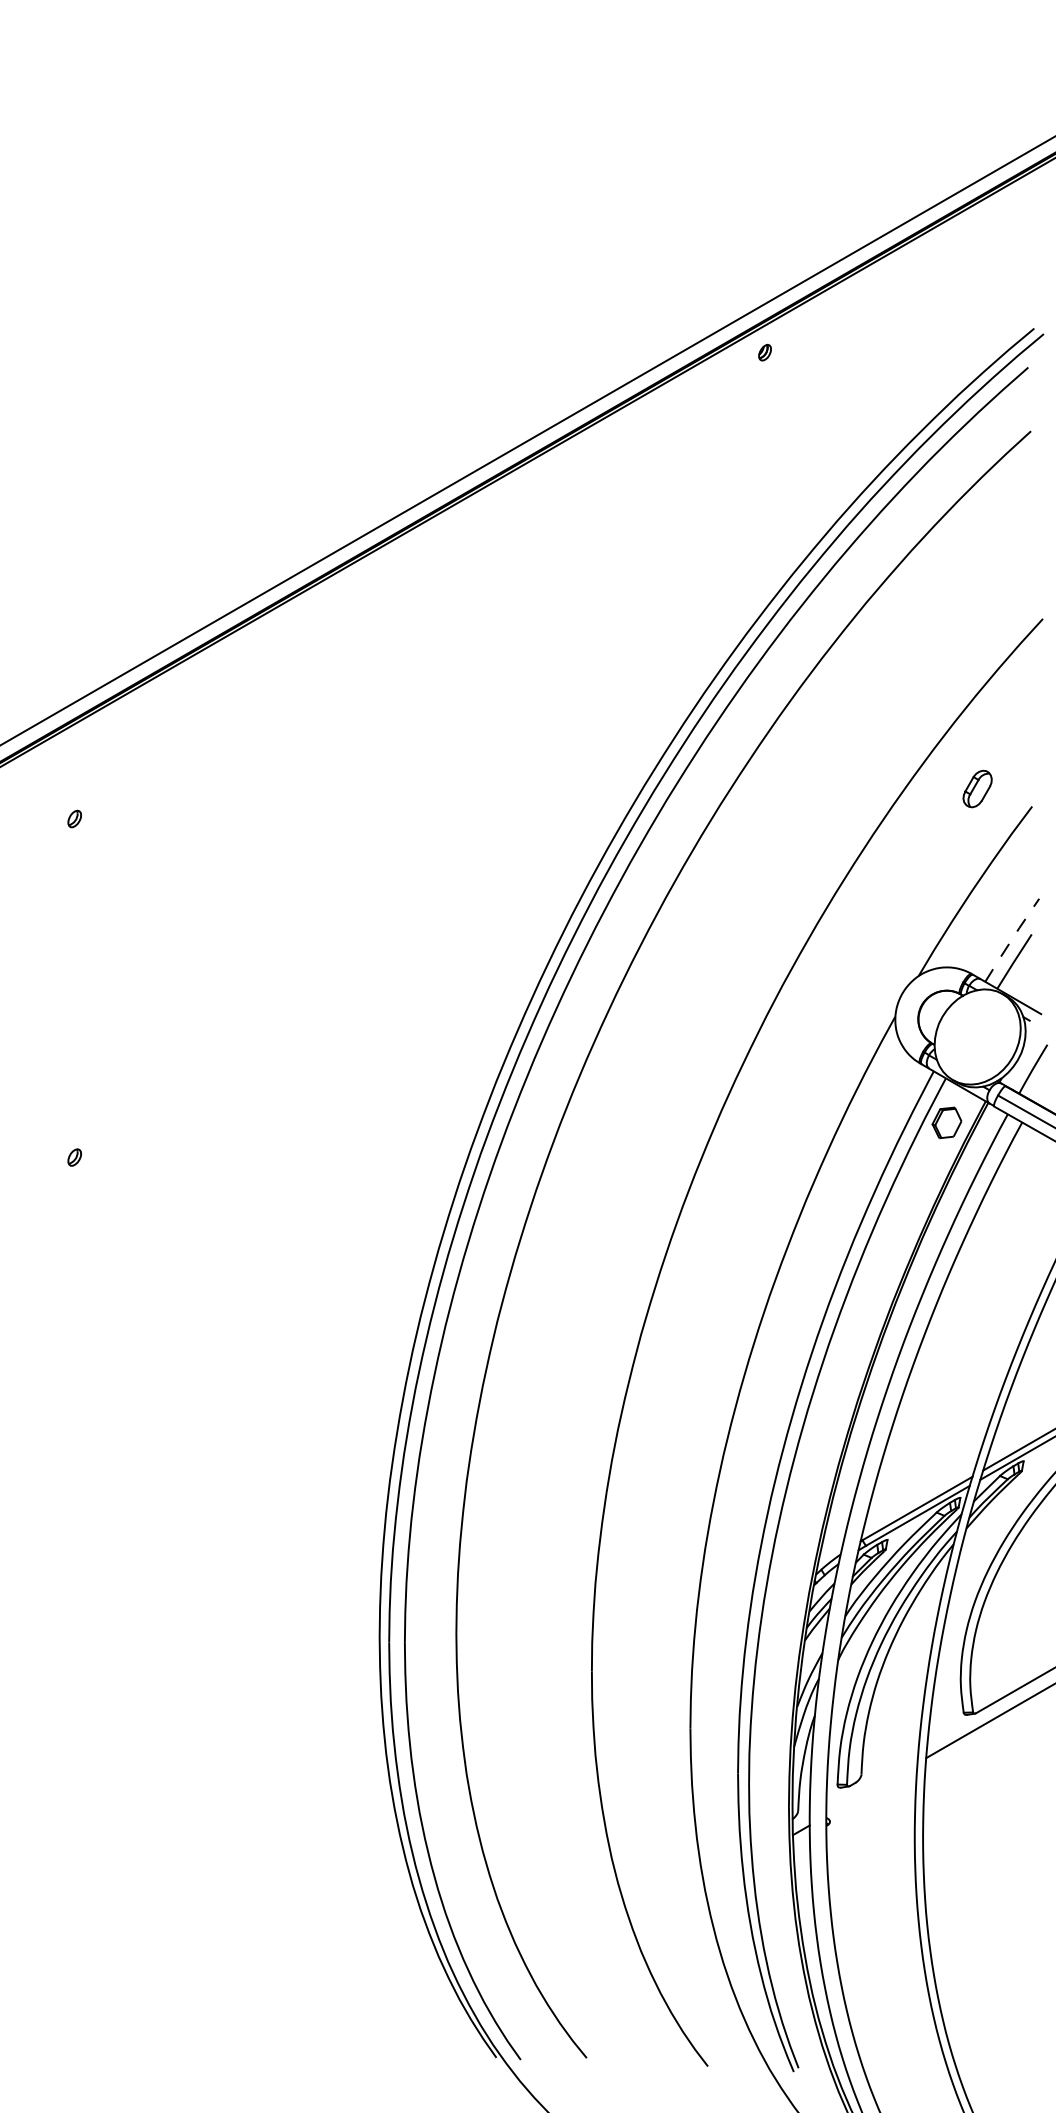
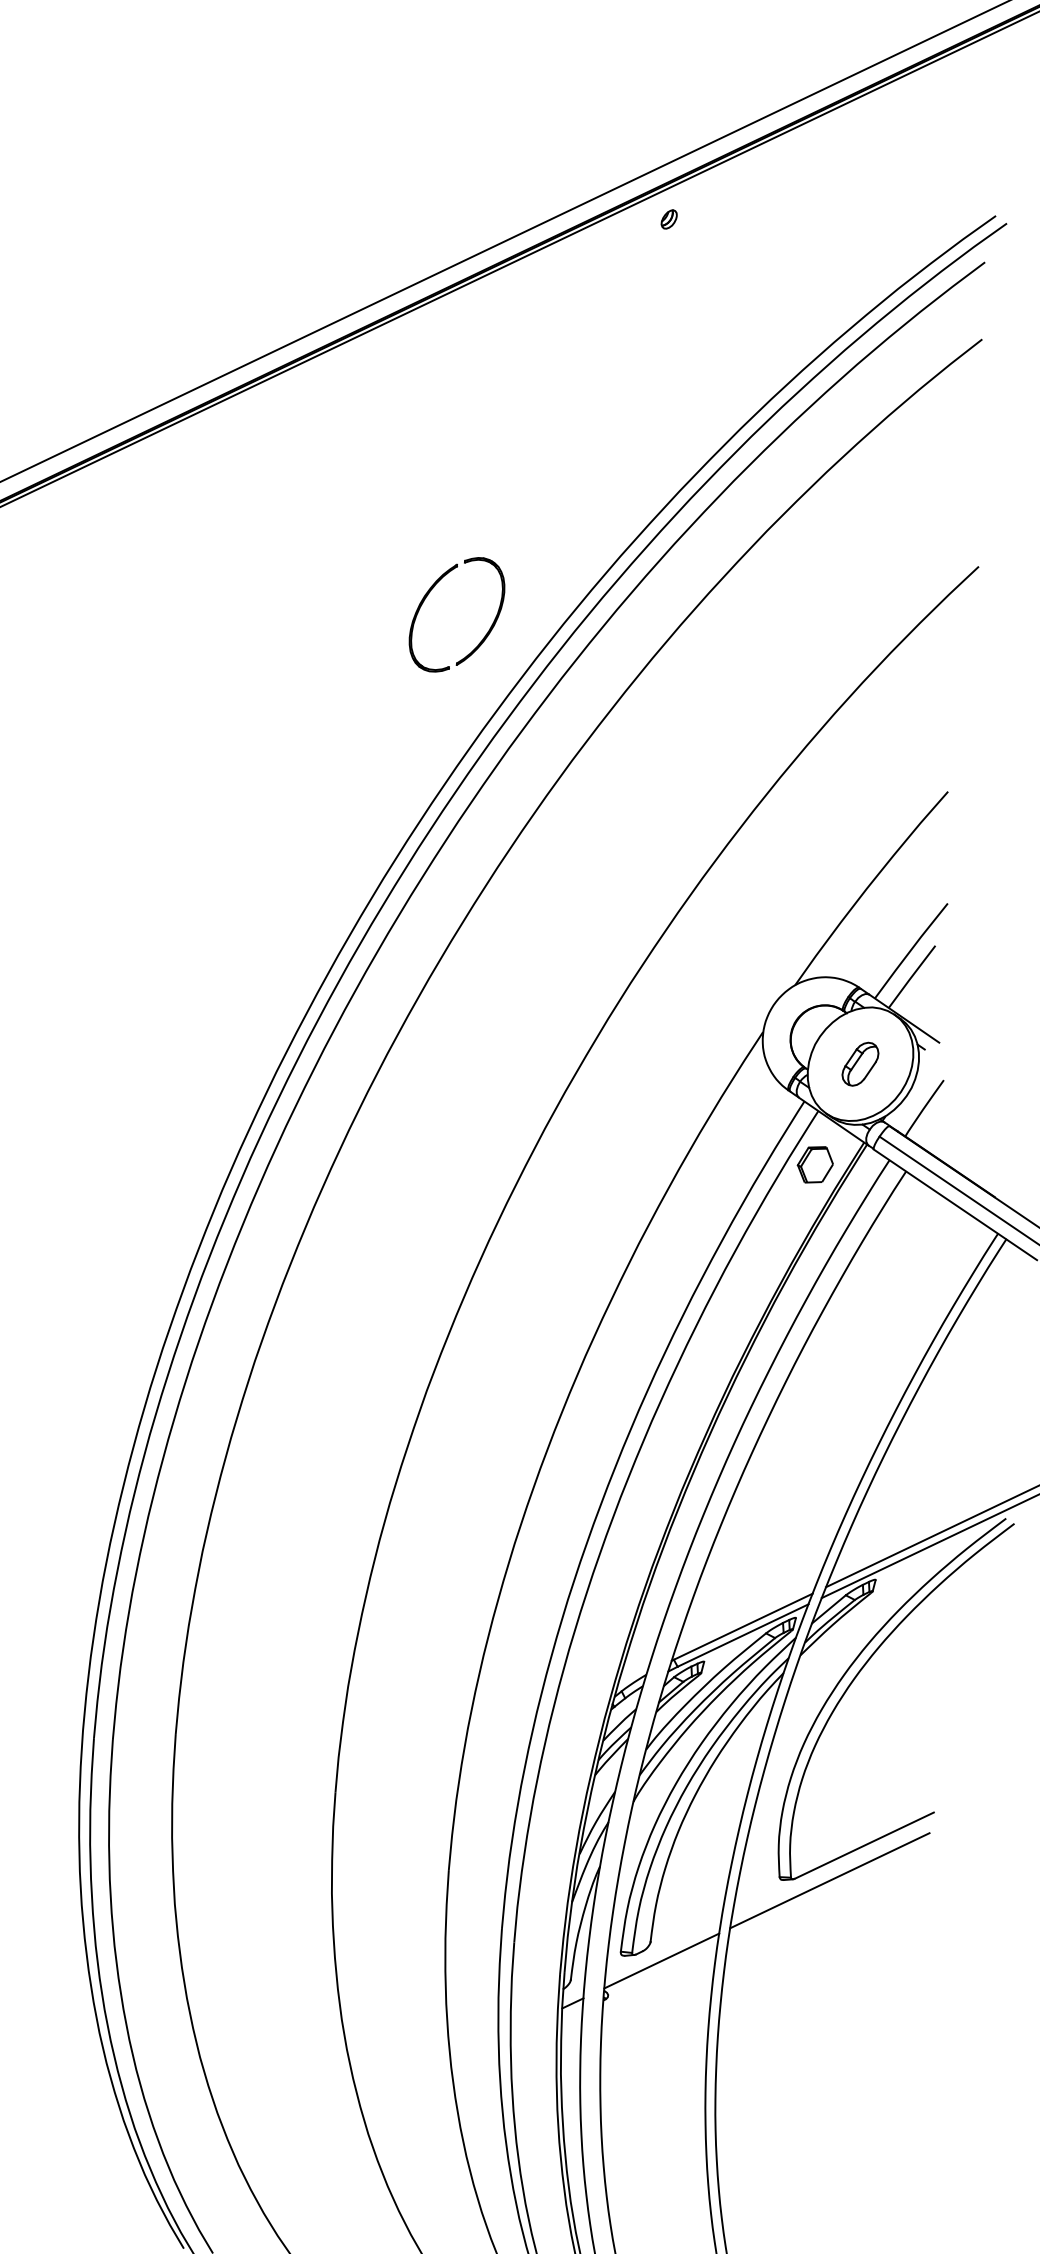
part: (590, 679) -> (427, 596), added
part: (977, 788) -> (860, 1063), moved
line: (1011, 939) -> (910, 949), dashed -> solid
line: (871, 1789) -> (661, 1960), added

